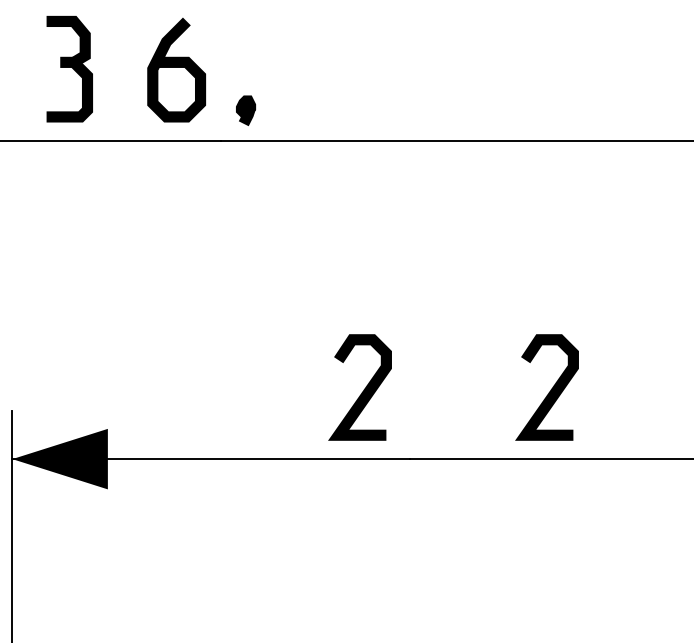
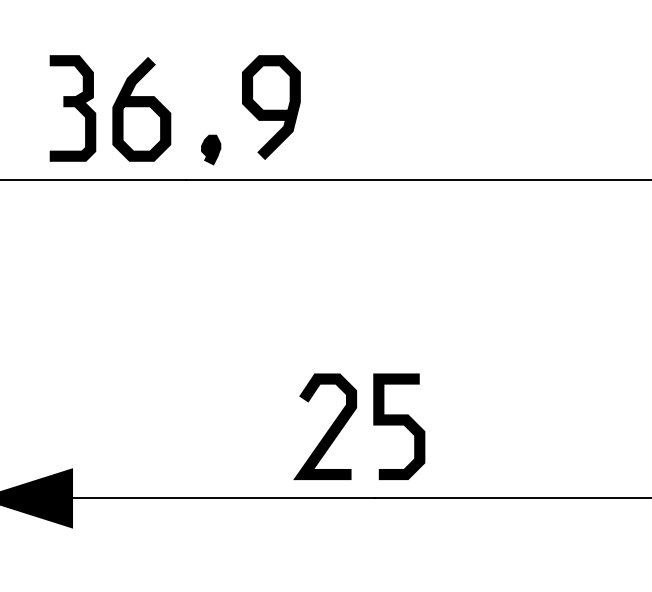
part: (69, 69) -> (72, 108), moved
curve: (305, 70) -> (270, 109), added
curve: (434, 386) -> (399, 425), added
curve: (550, 389) -> (515, 428), removed

